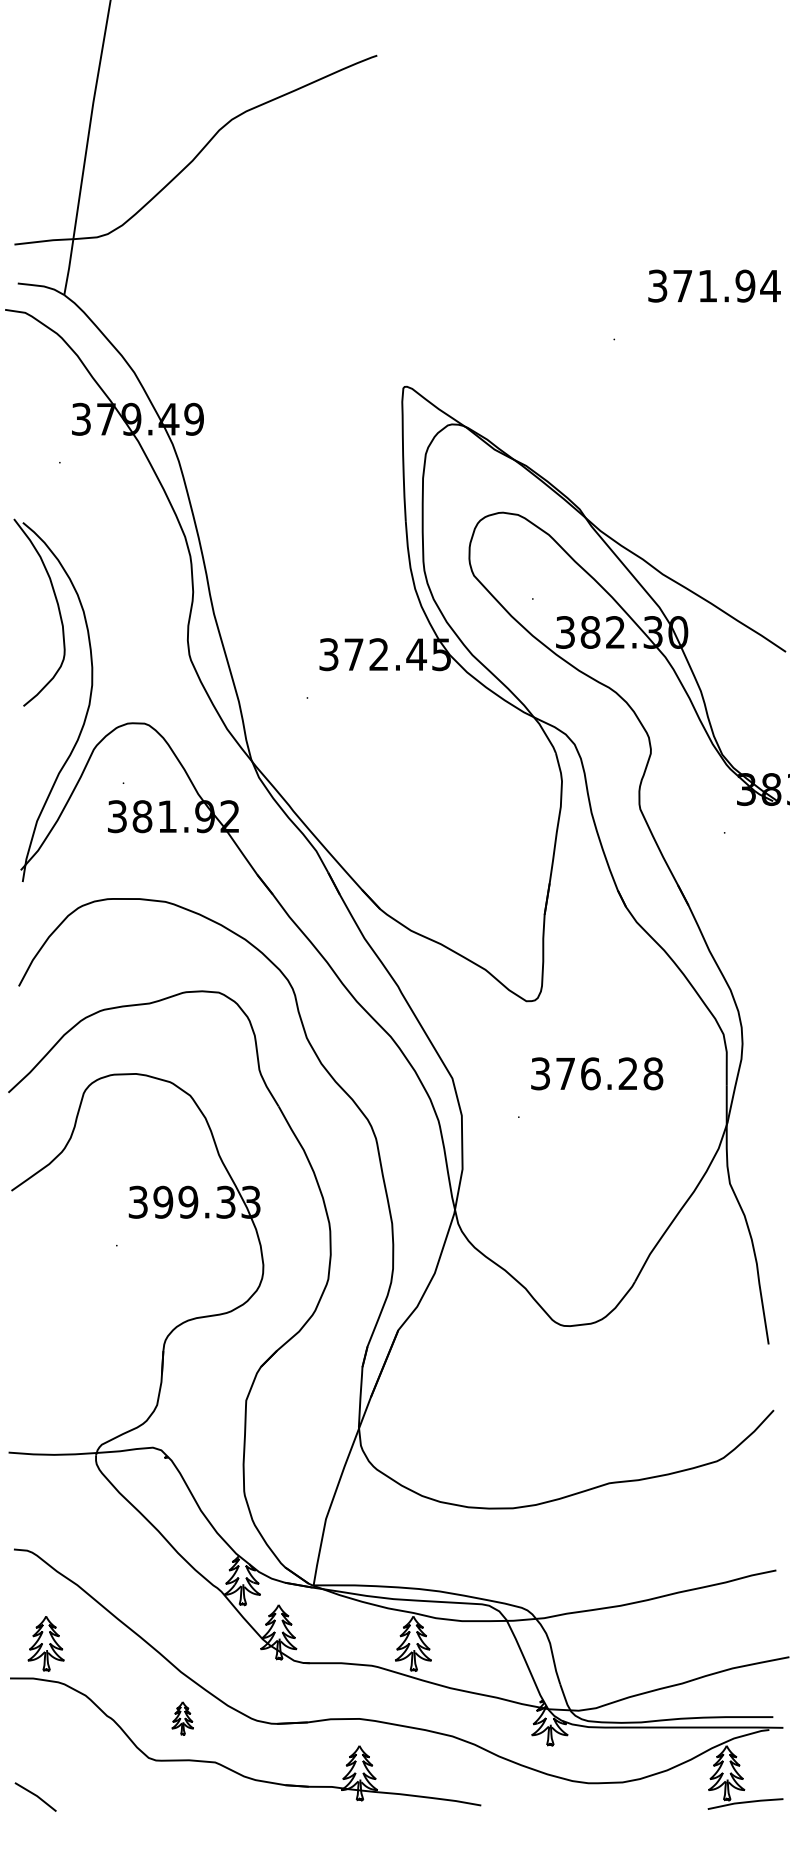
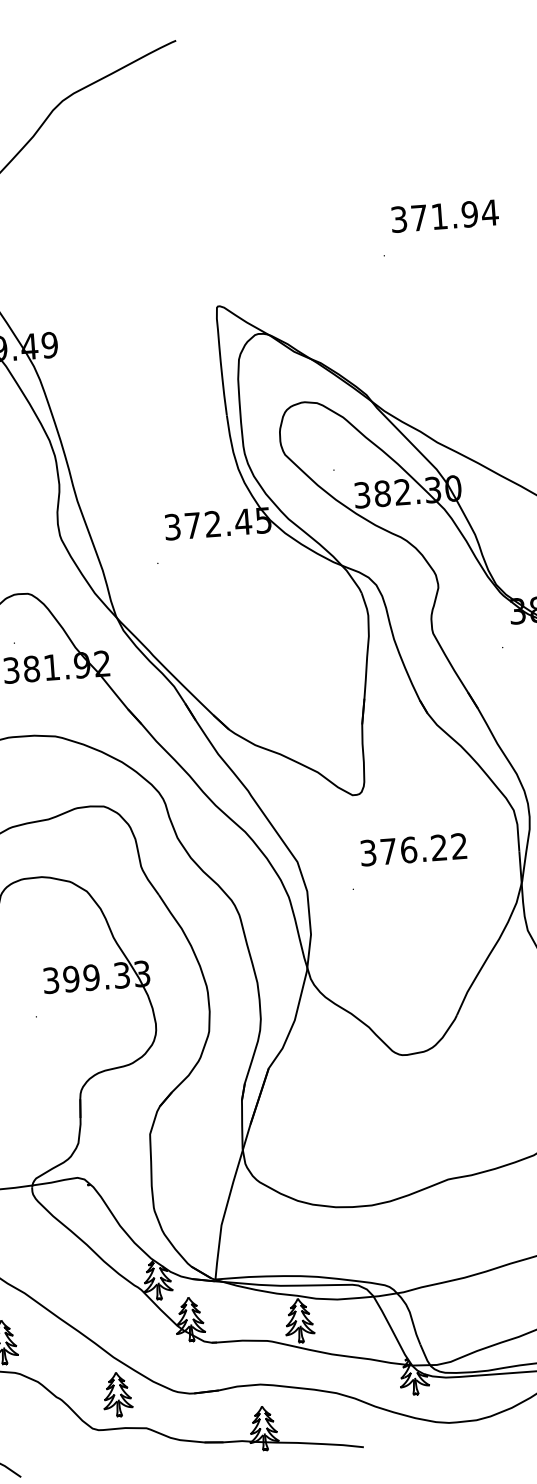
text: (714, 285) -> (444, 215), moved
text: (653, 1073) -> (459, 846), 376.28 -> 376.22
part: (182, 1718) -> (117, 1394), size x1.67

